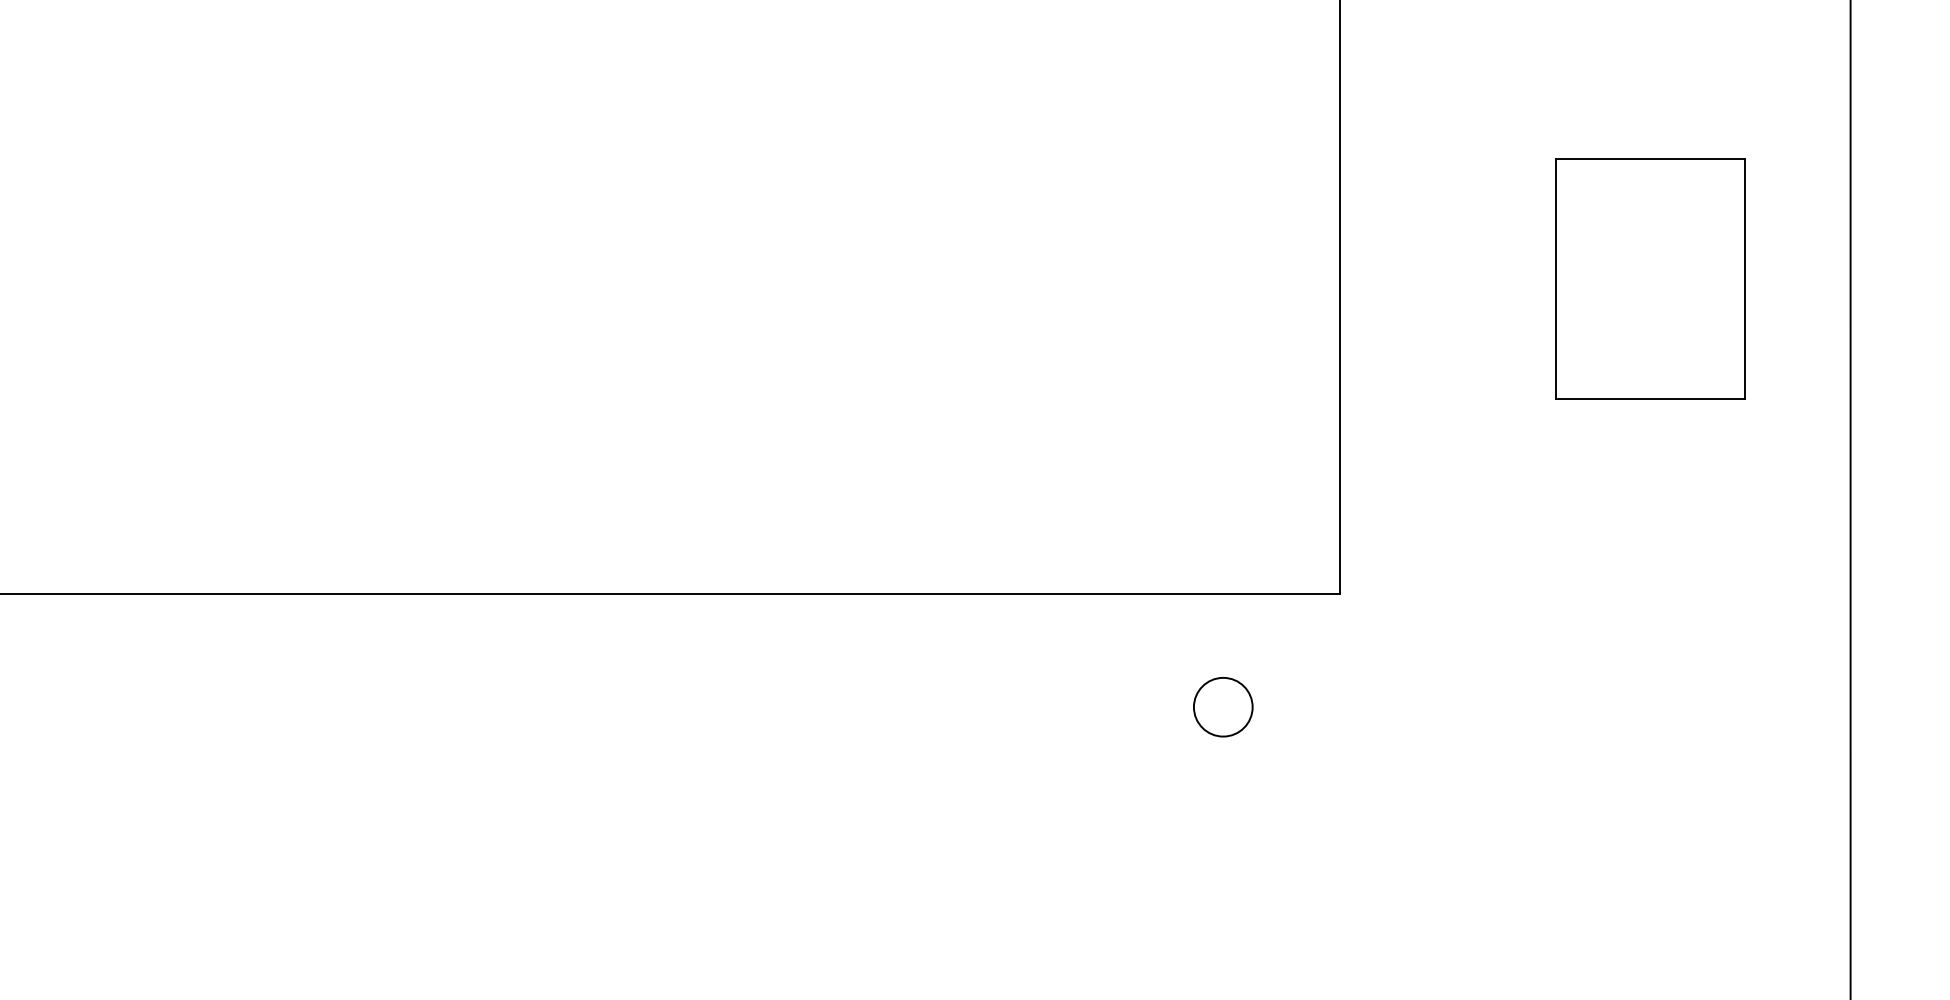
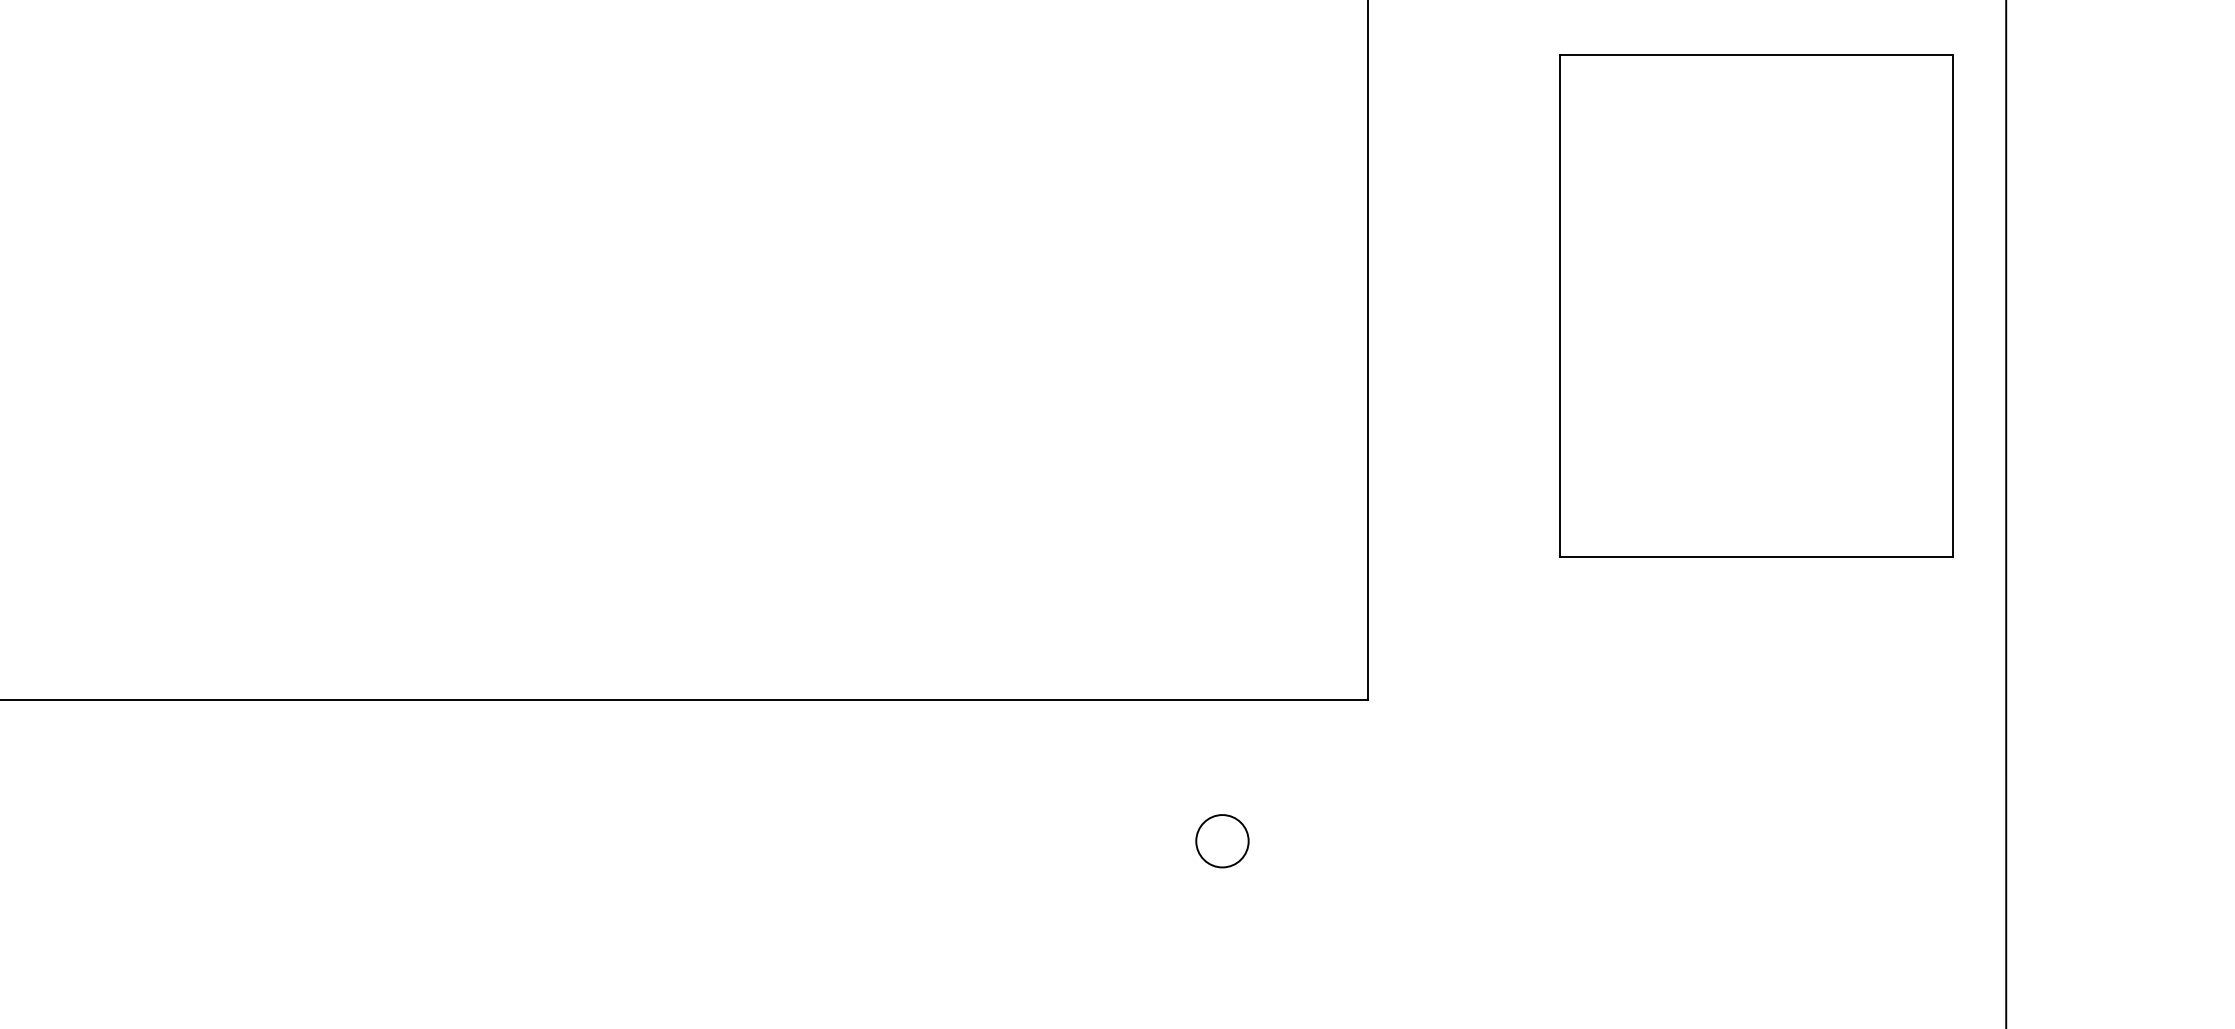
part: (1650, 278) -> (1756, 305), size x1.67
circle: (1223, 707) -> (1222, 841), size x0.71

